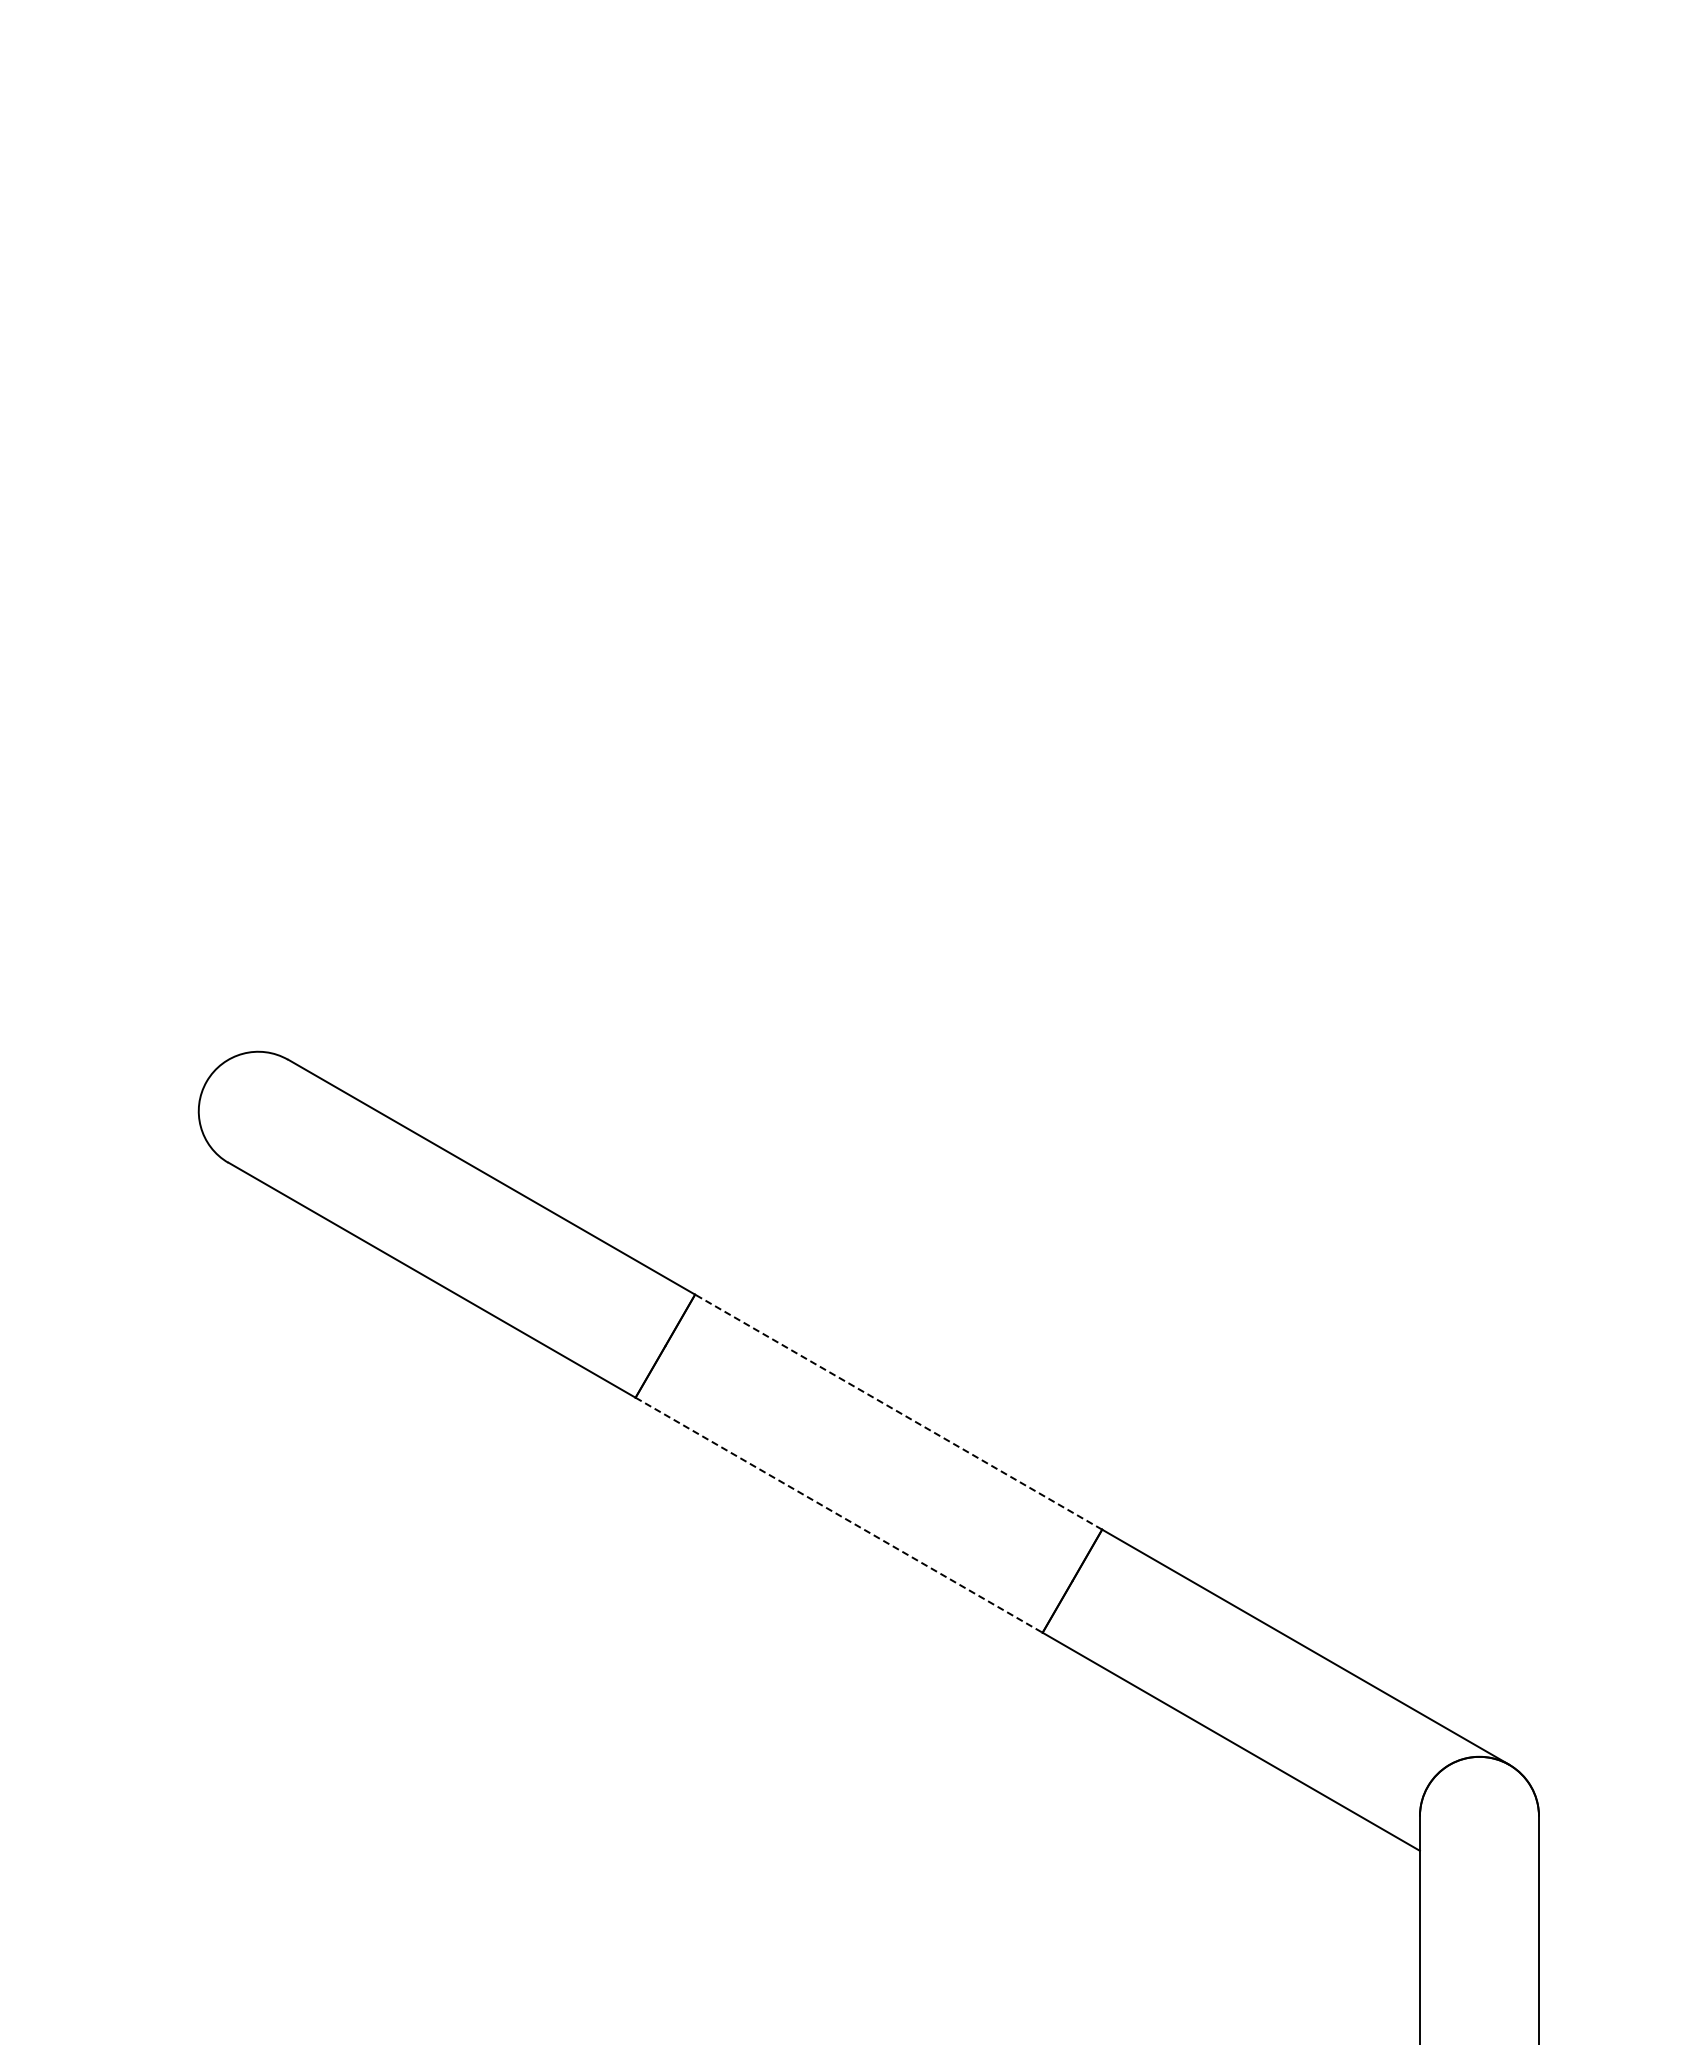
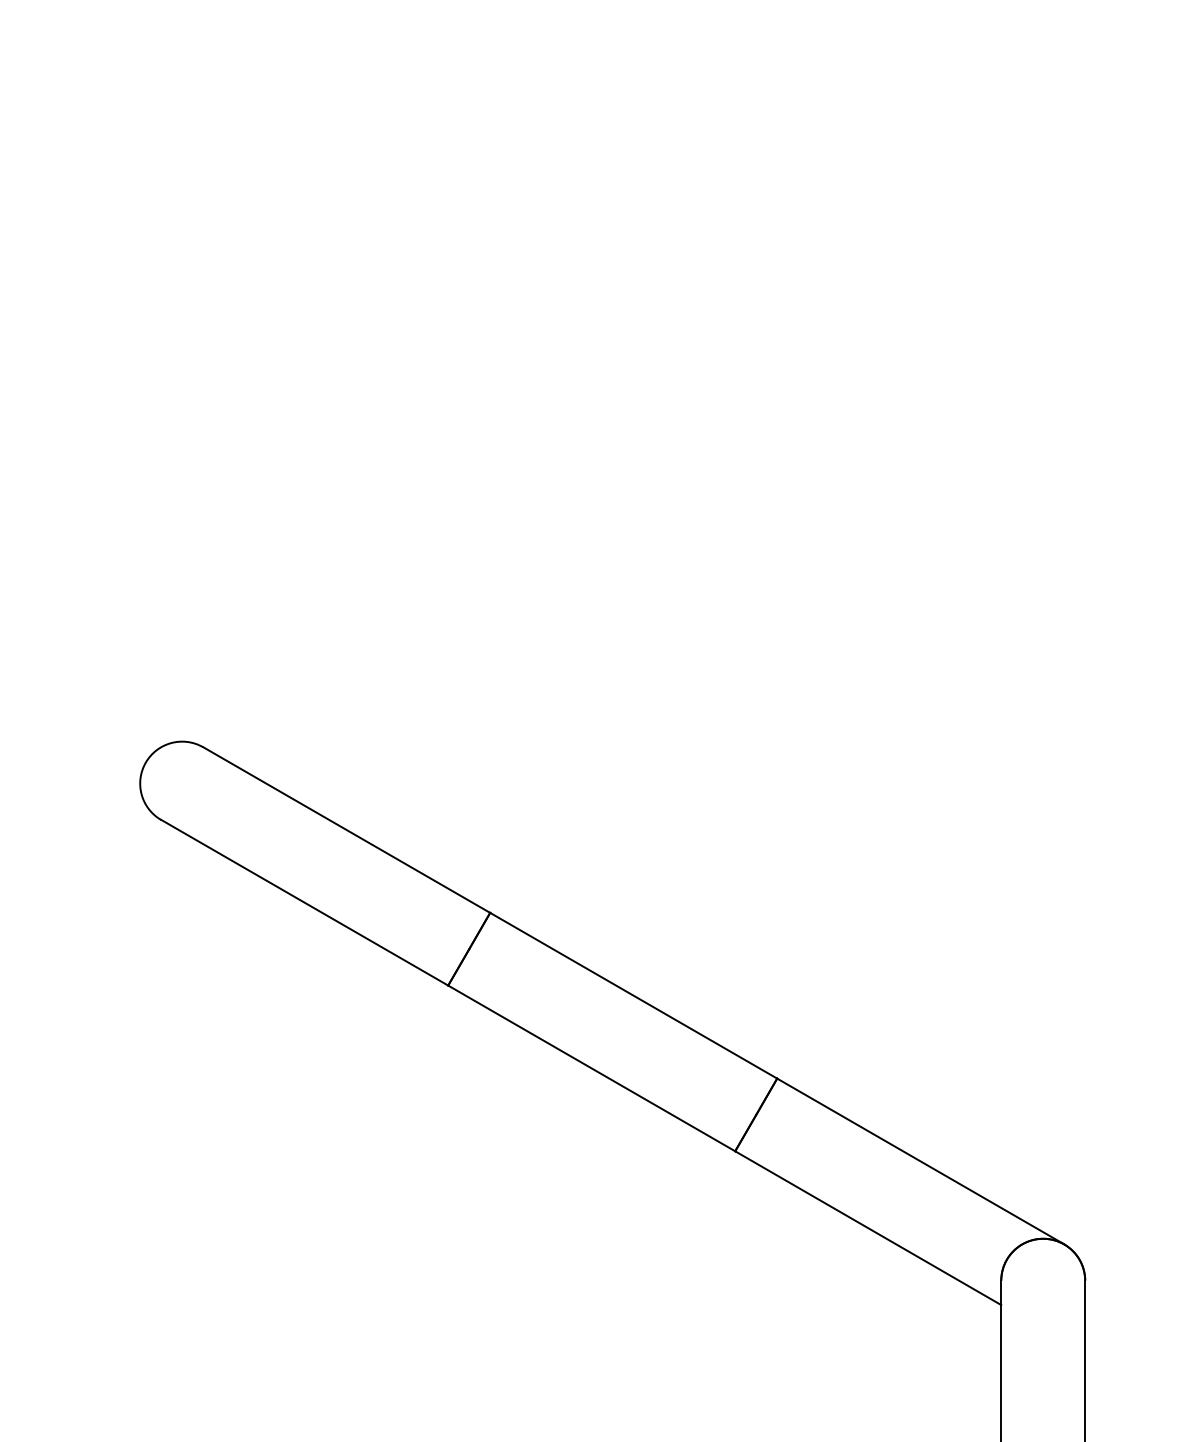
line: (898, 1411) -> (633, 995), dashed -> solid
line: (839, 1515) -> (591, 1068), dashed -> solid

